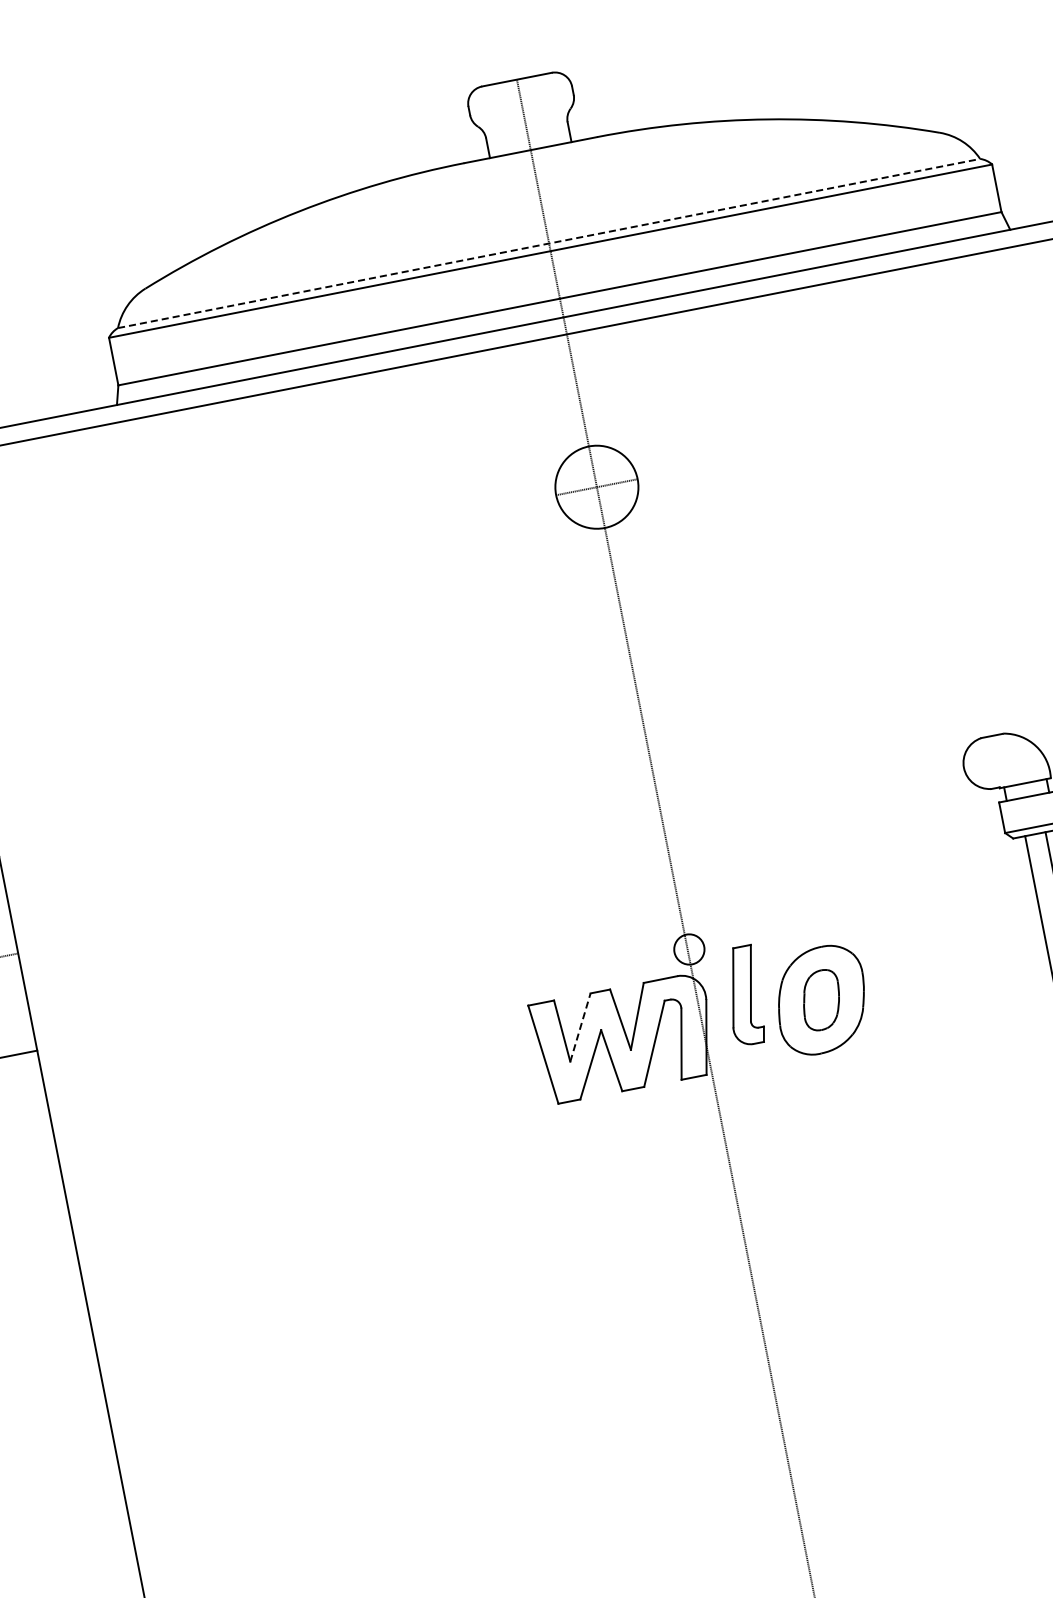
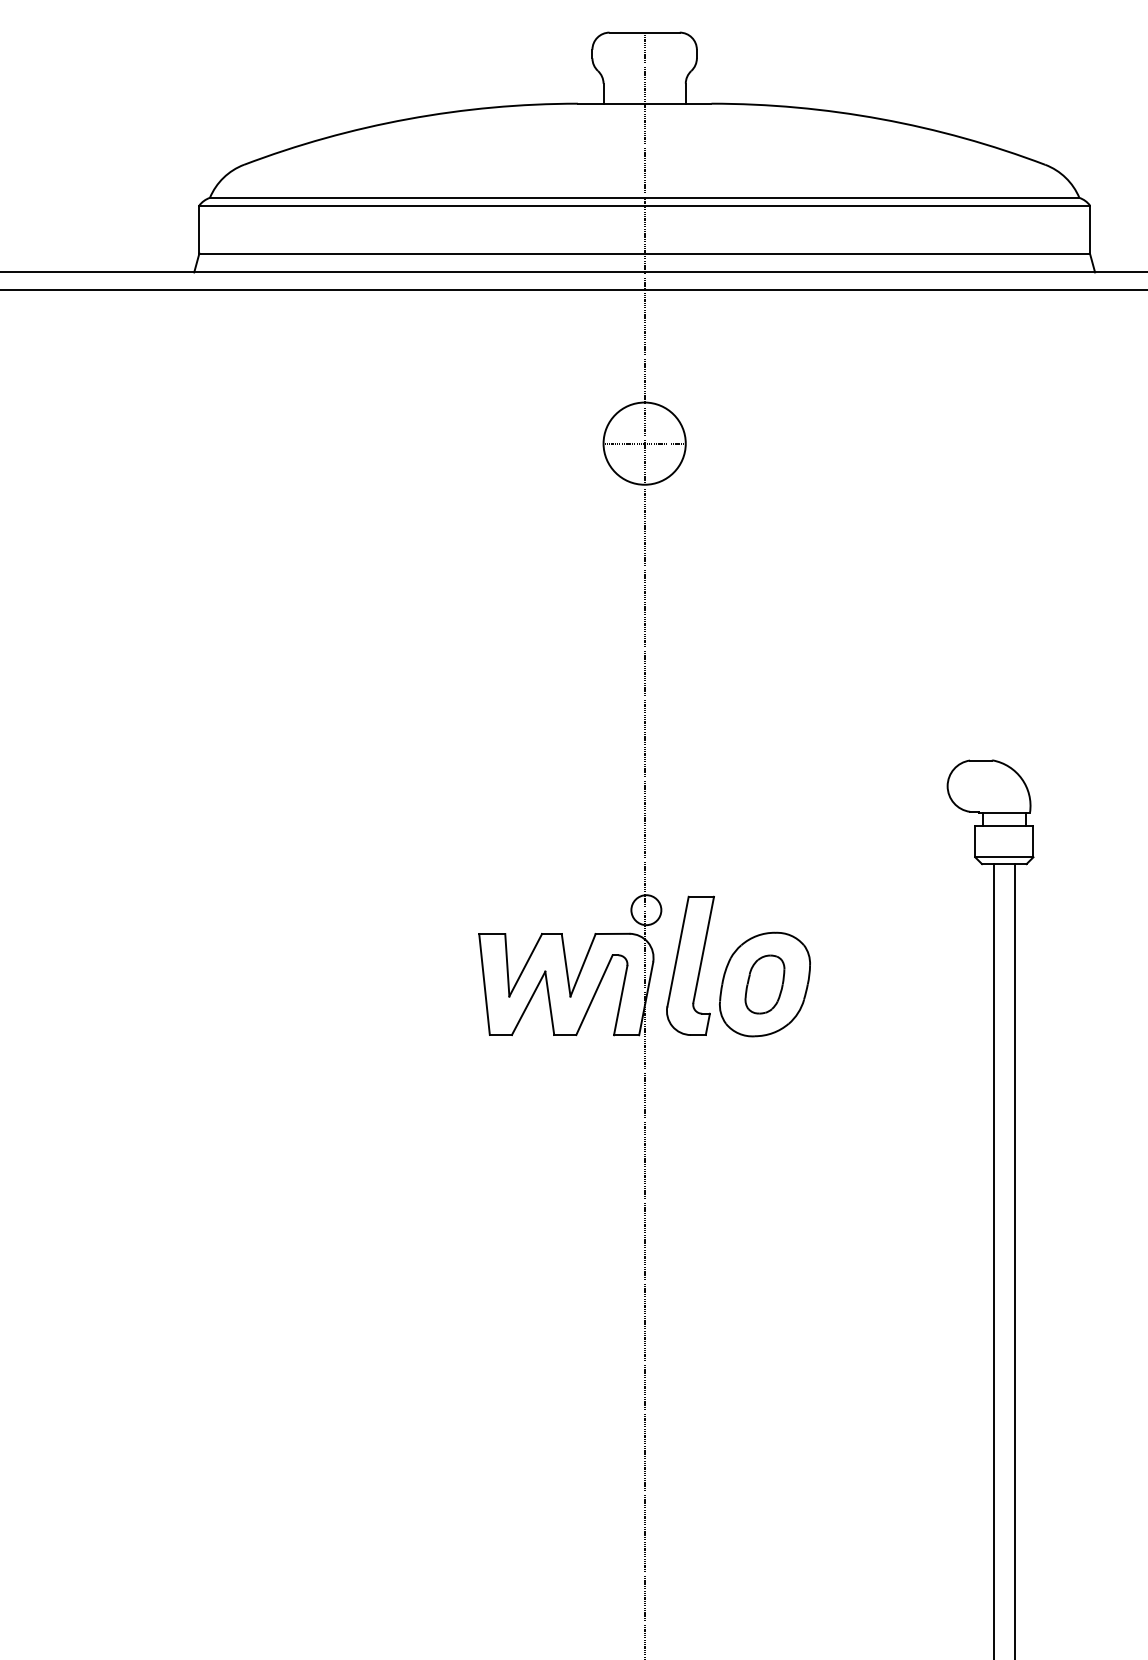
line: (548, 243) -> (644, 197), dashed -> solid
part: (743, 995) -> (690, 965), size x1.43
line: (580, 1026) -> (525, 964), dashed -> solid

